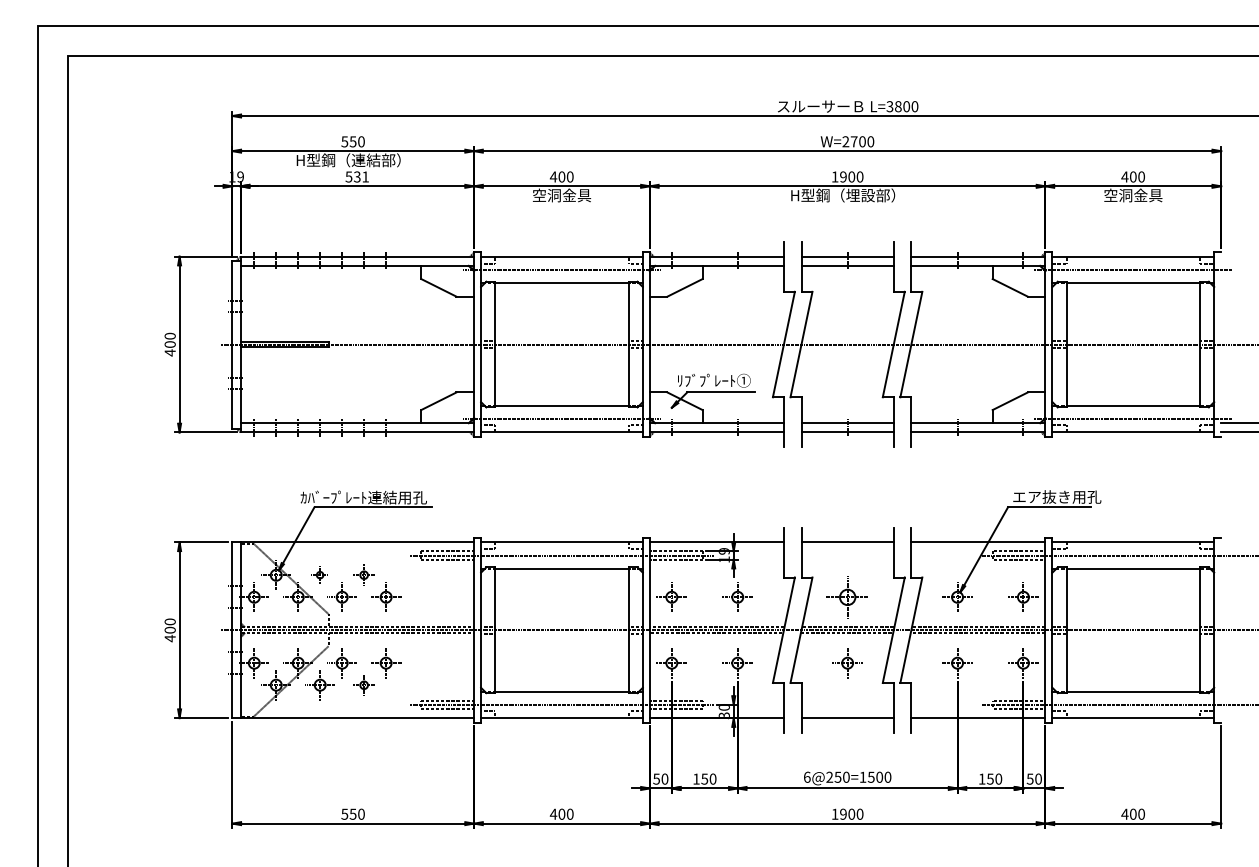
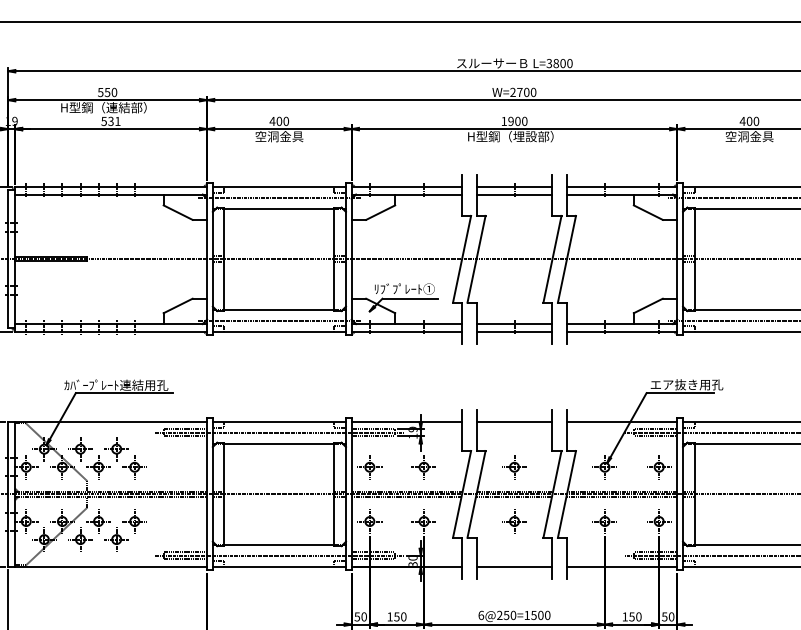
part: (319, 574) -> (79, 448), size x1.67
part: (363, 574) -> (116, 448), size x1.43
part: (847, 596) -> (514, 466), size x0.71
part: (363, 685) -> (116, 539), size x1.43

